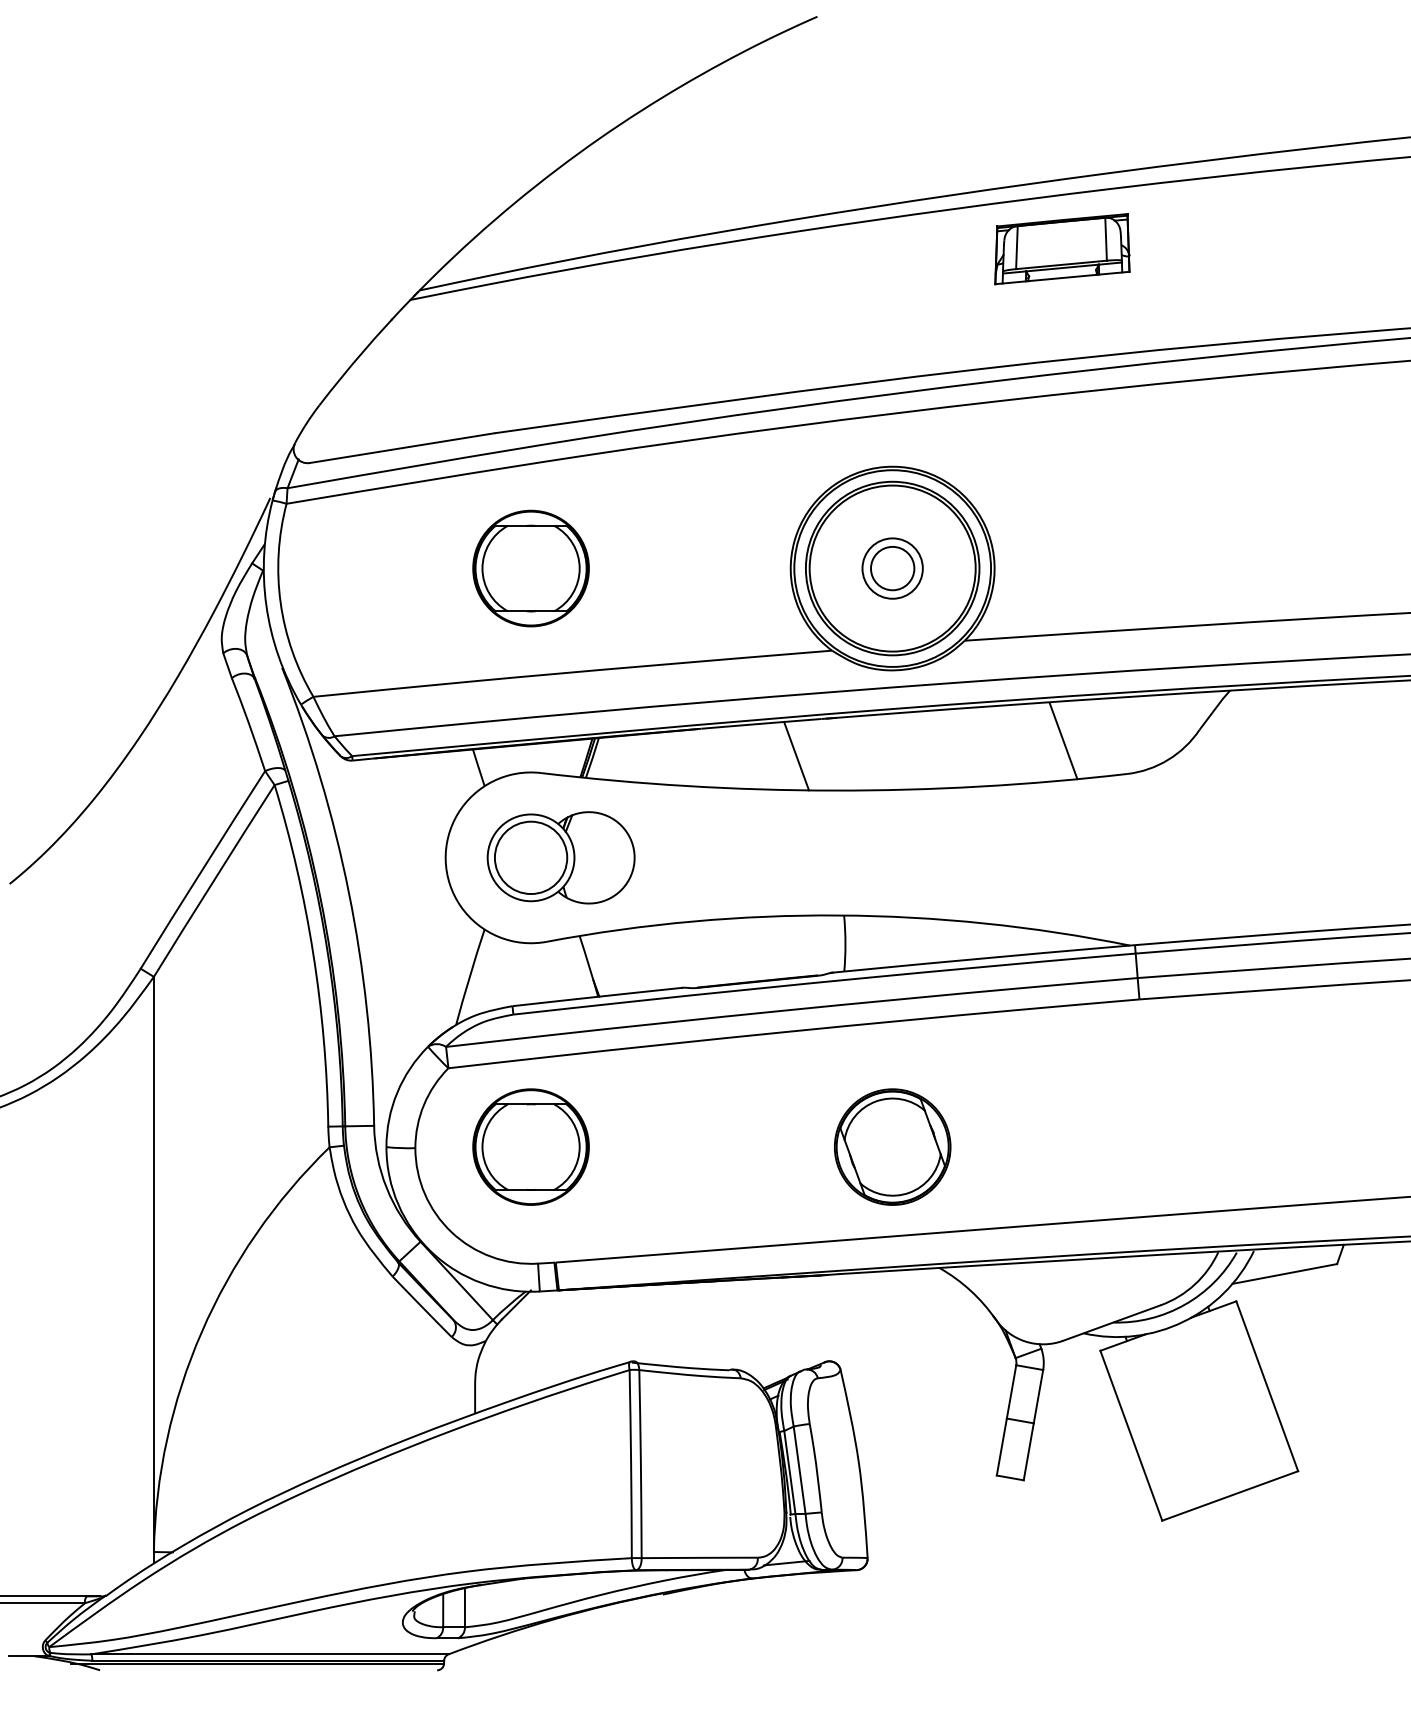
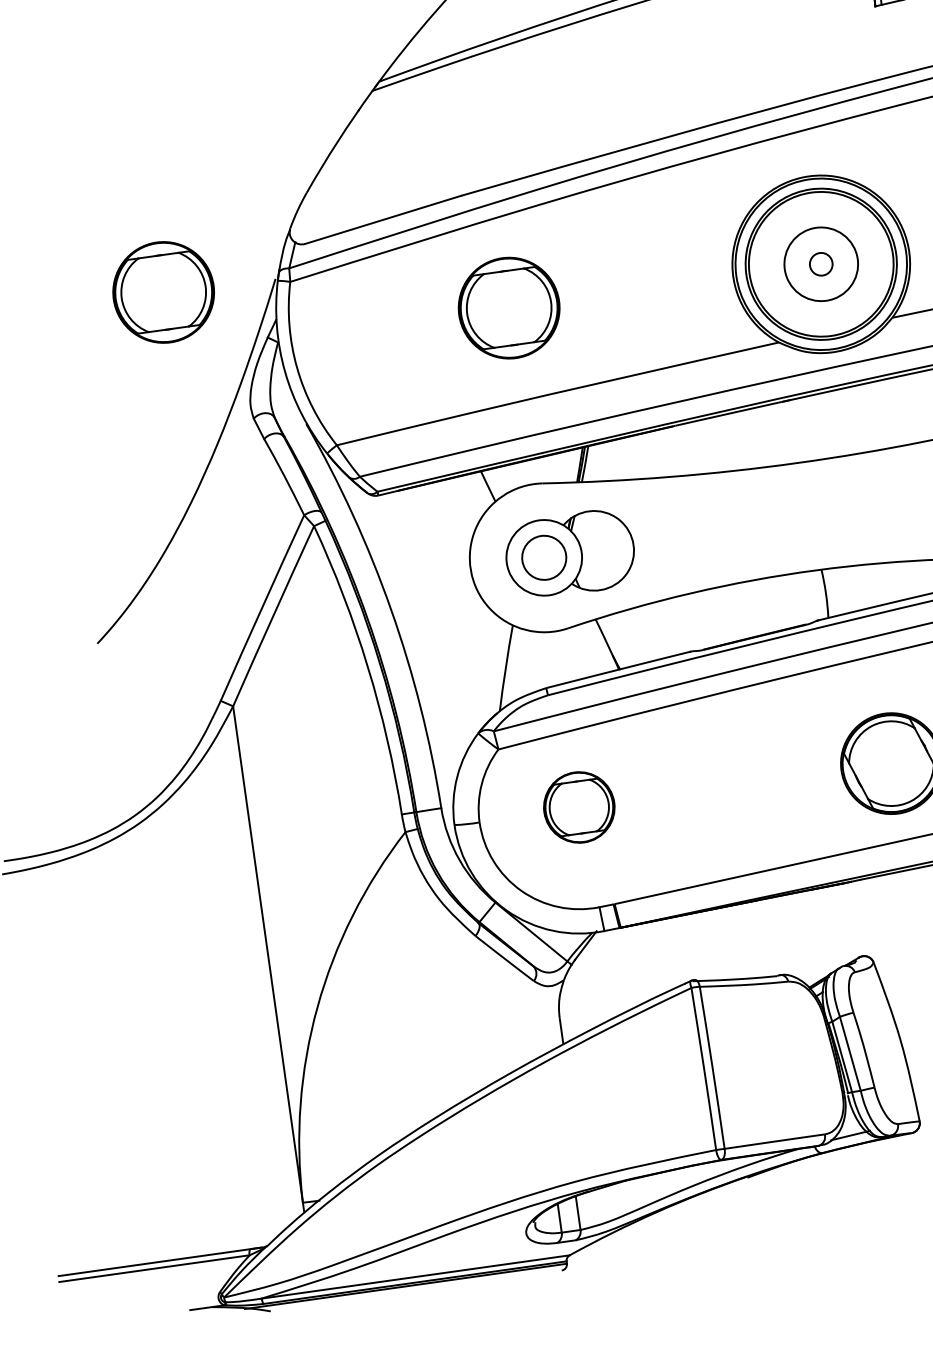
part: (140, 495) -> (163, 292), added
circle: (892, 568) -> (821, 264), size x0.6
circle: (892, 568) -> (821, 264), size x1.4
line: (796, 755) -> (760, 437), removed
circle: (530, 857) -> (543, 557), size x0.7
part: (530, 1146) -> (578, 807), size x0.7

